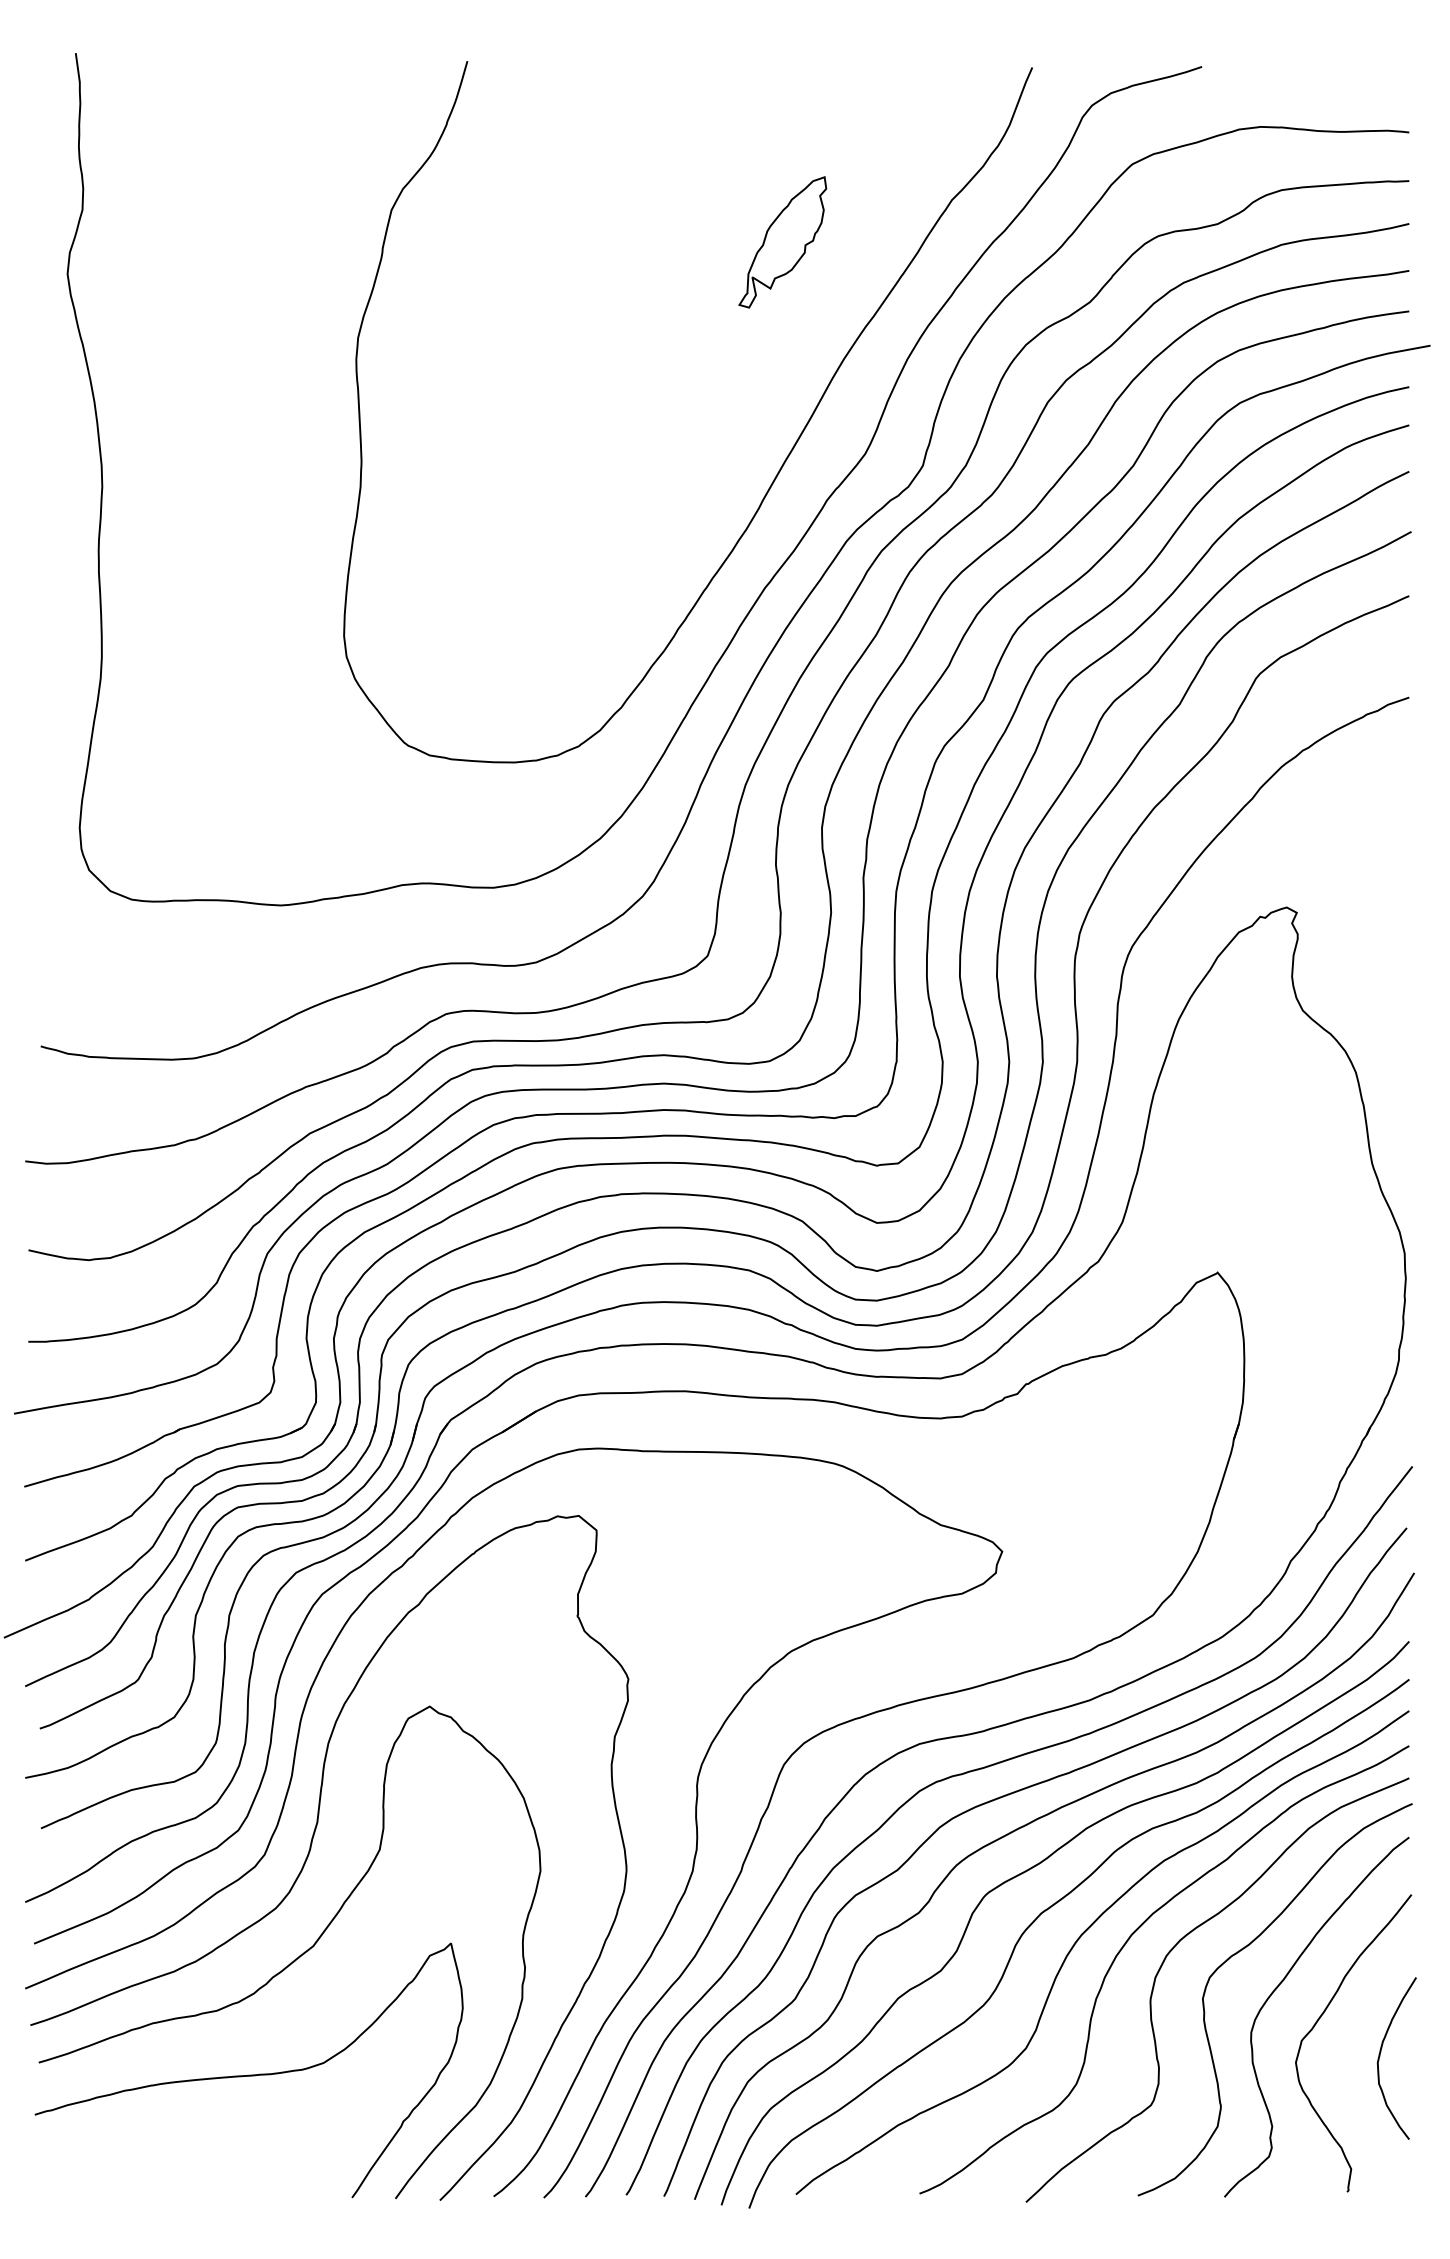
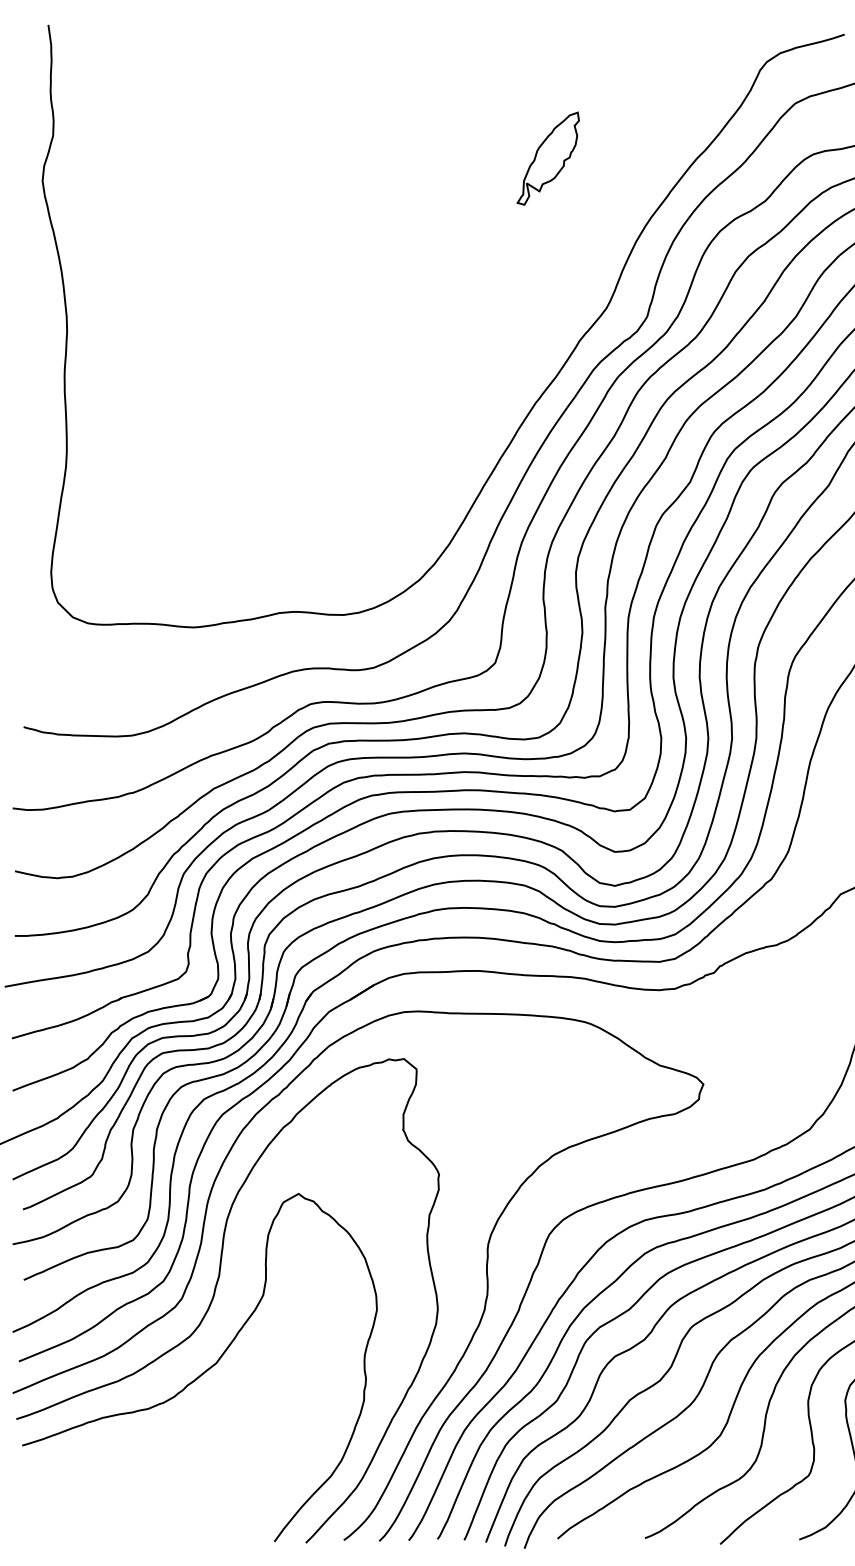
curve: (782, 463) -> (548, 315), removed
curve: (248, 2074) -> (170, 1453), removed

